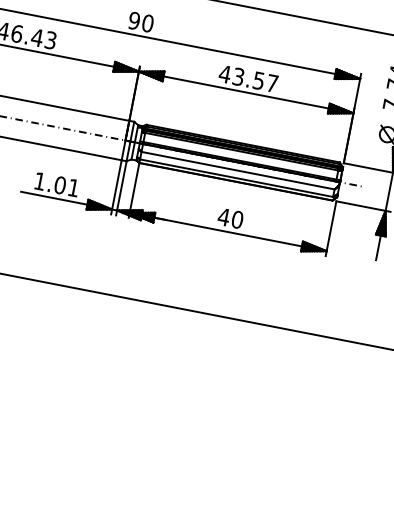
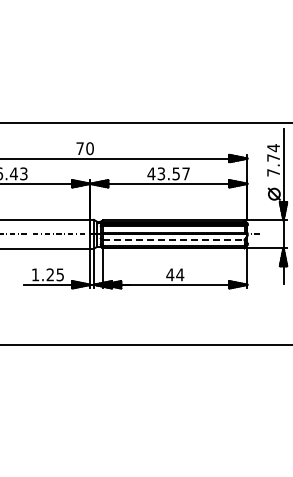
text: (133, 20) -> (79, 148), 90 -> 70
line: (237, 171) -> (173, 240), solid -> dashed
text: (65, 185) -> (54, 274), 1.01 -> 1.25
text: (238, 219) -> (180, 274), 40 -> 44

